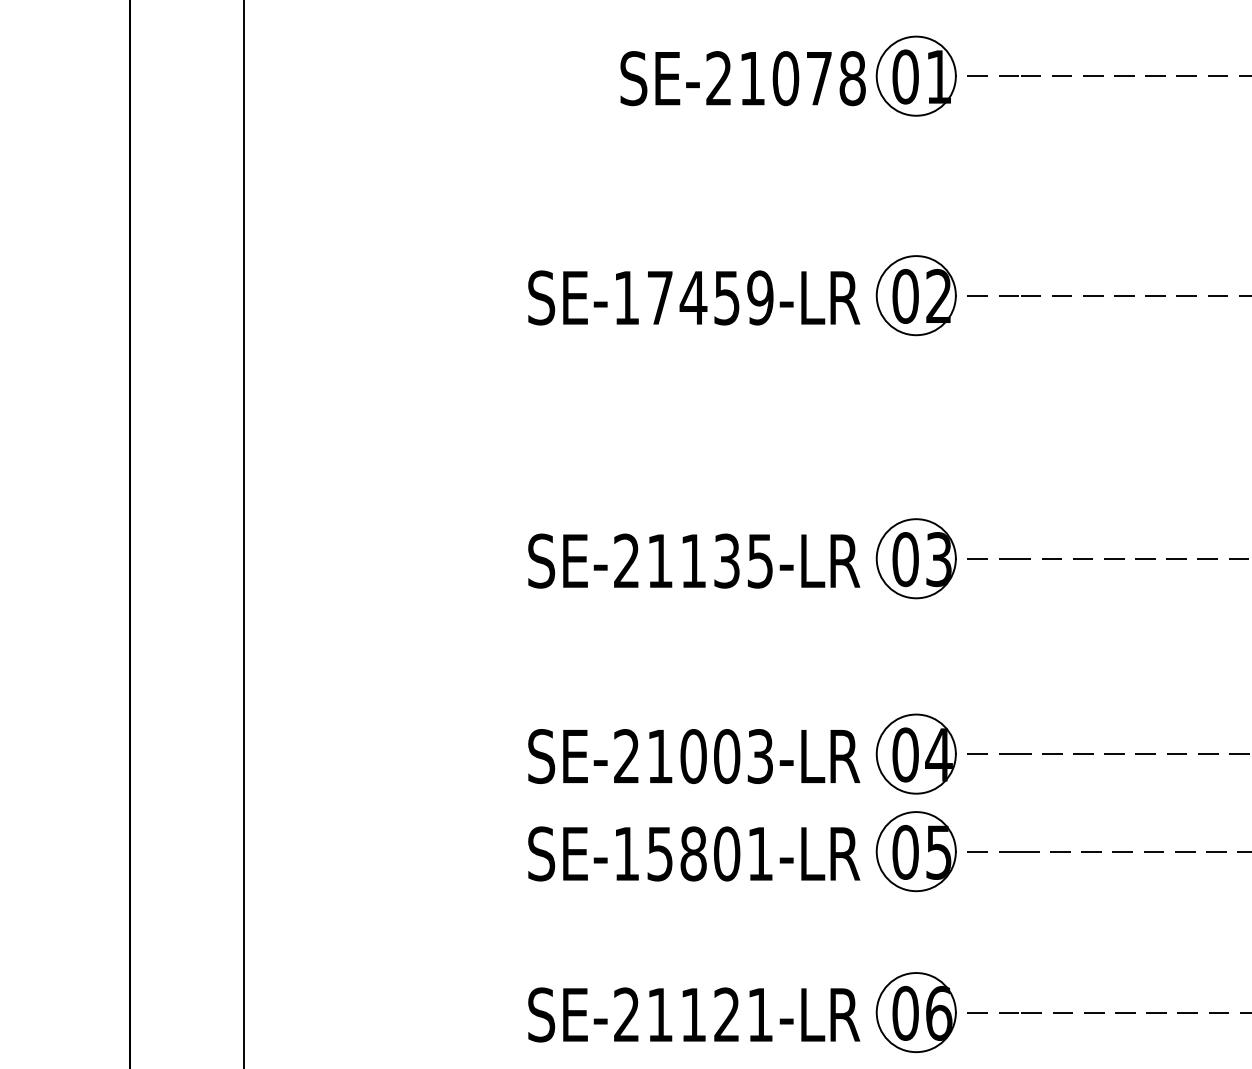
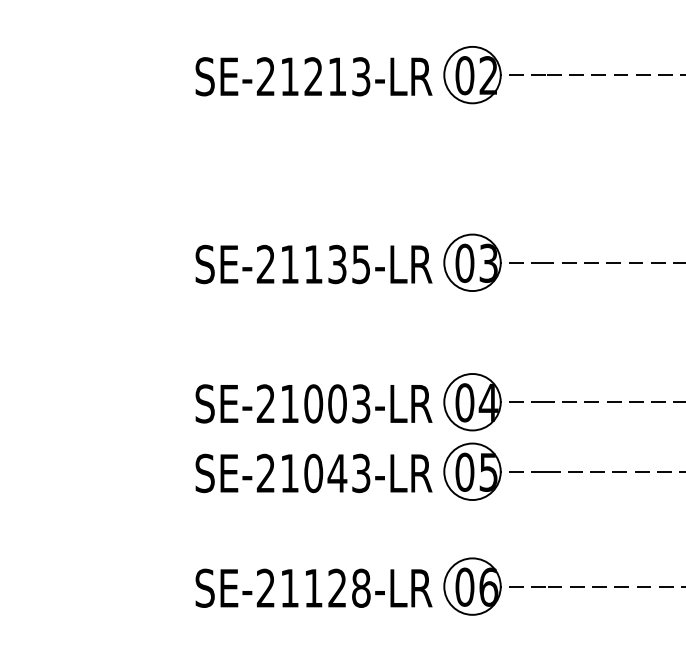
text: (693, 297) -> (313, 76), SE-17459-LR -> SE-21213-LR
text: (693, 853) -> (313, 473), SE-15801-LR -> SE-21043-LR
text: (760, 1014) -> (361, 587), SE-21121-LR -> SE-21128-LR

